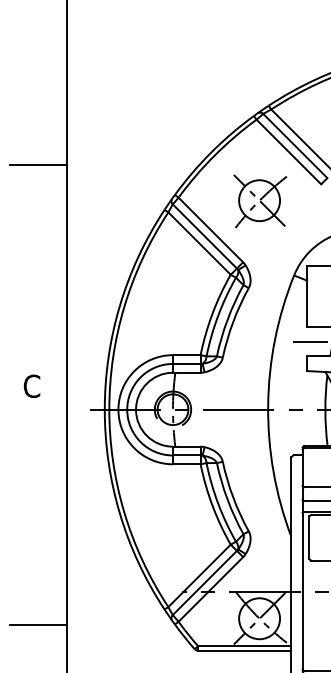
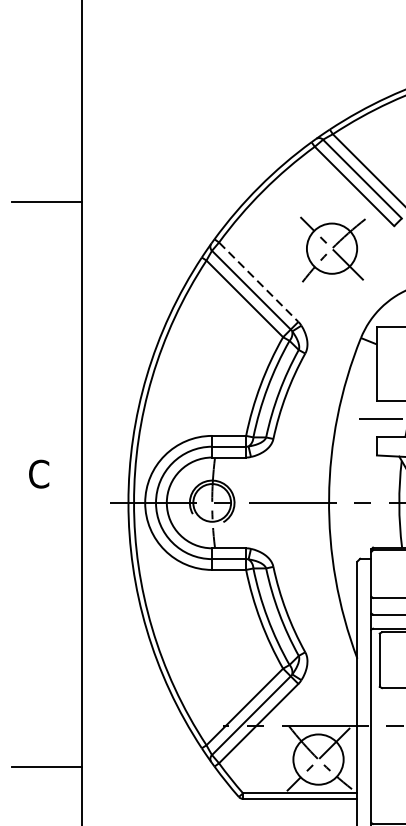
part: (260, 201) -> (333, 249), moved
line: (210, 230) -> (258, 282), solid -> dashed

